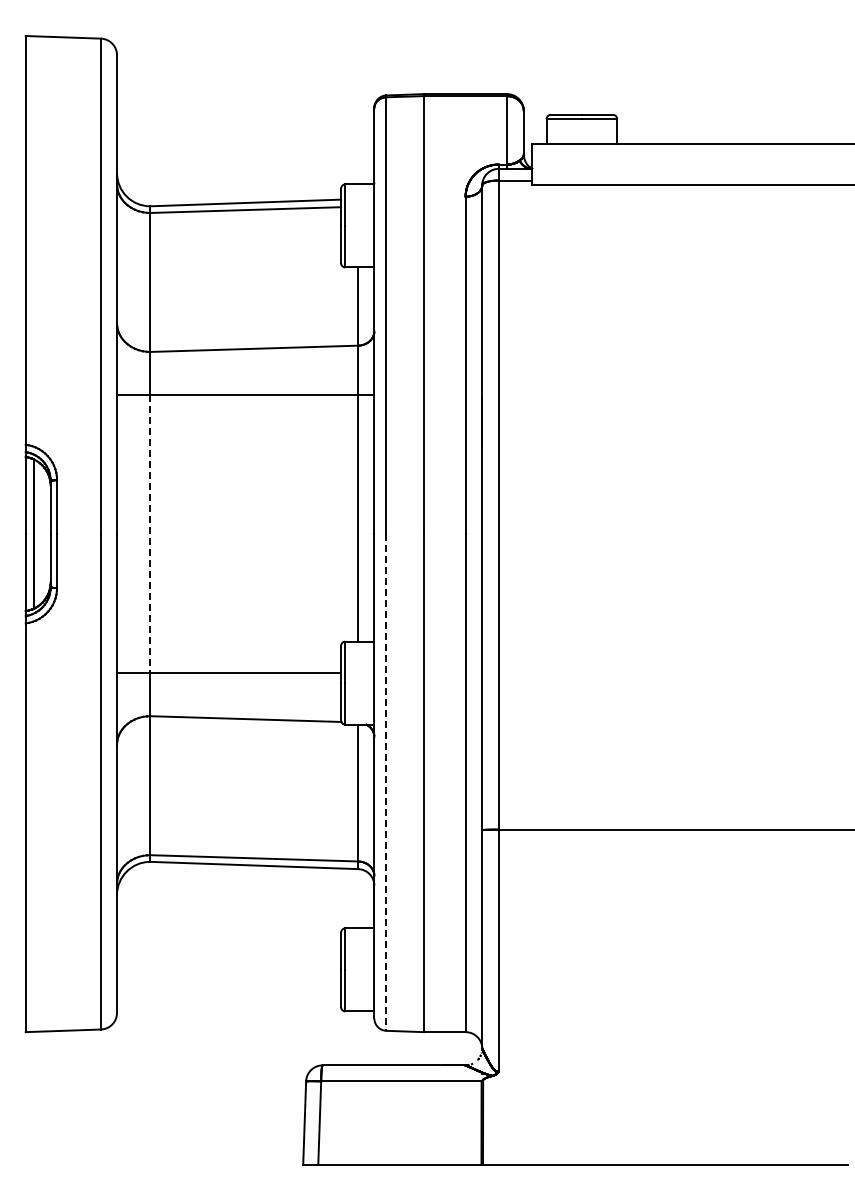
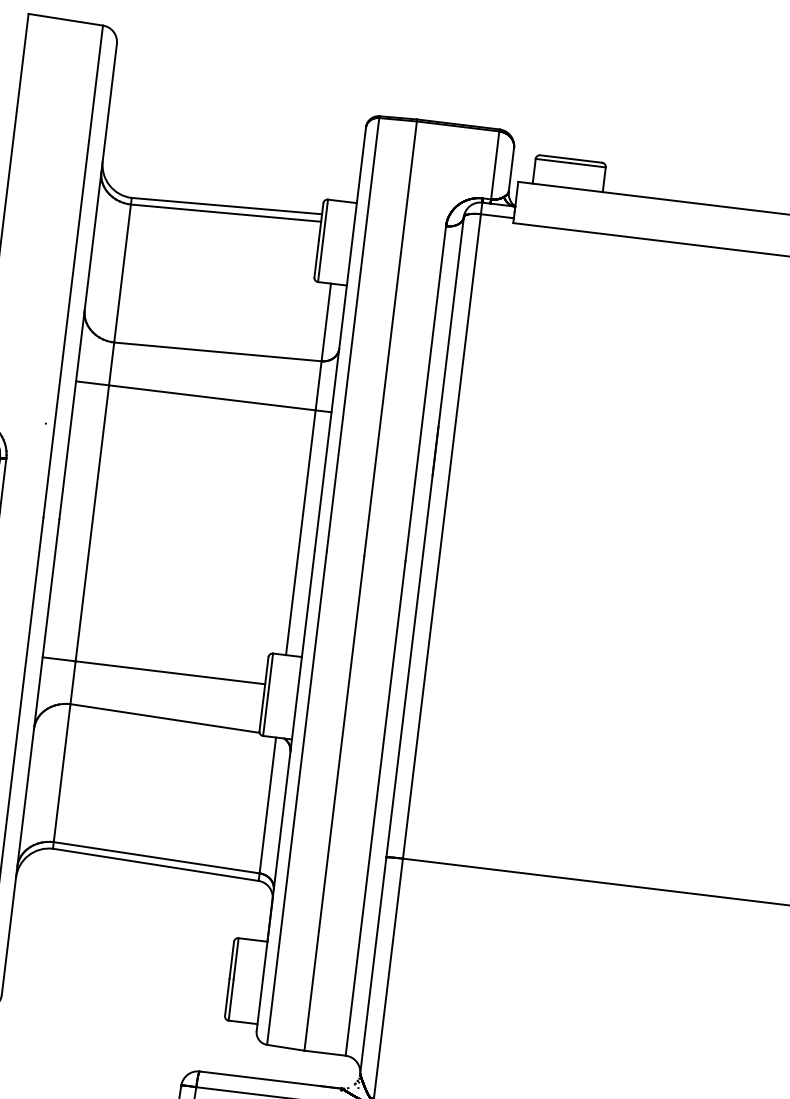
line: (150, 534) -> (92, 523), dashed -> solid
line: (386, 782) -> (297, 798), dashed -> solid

